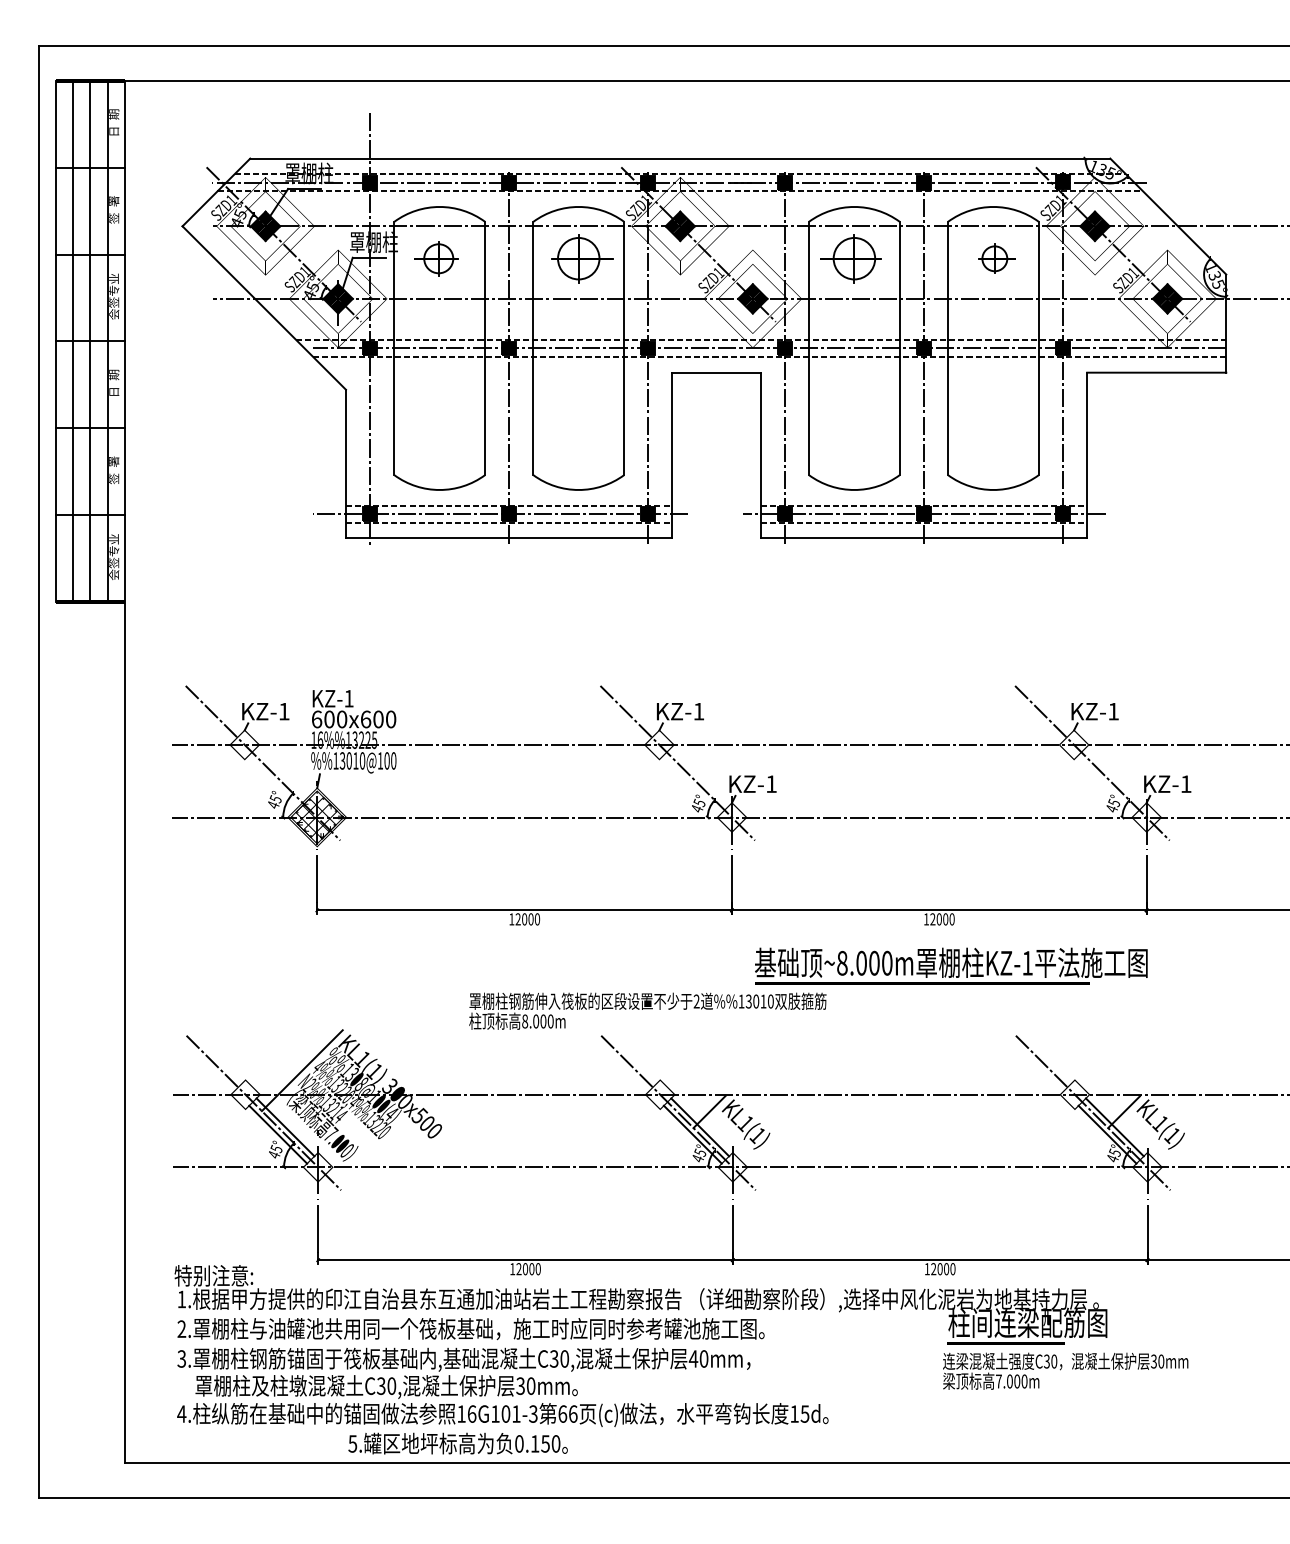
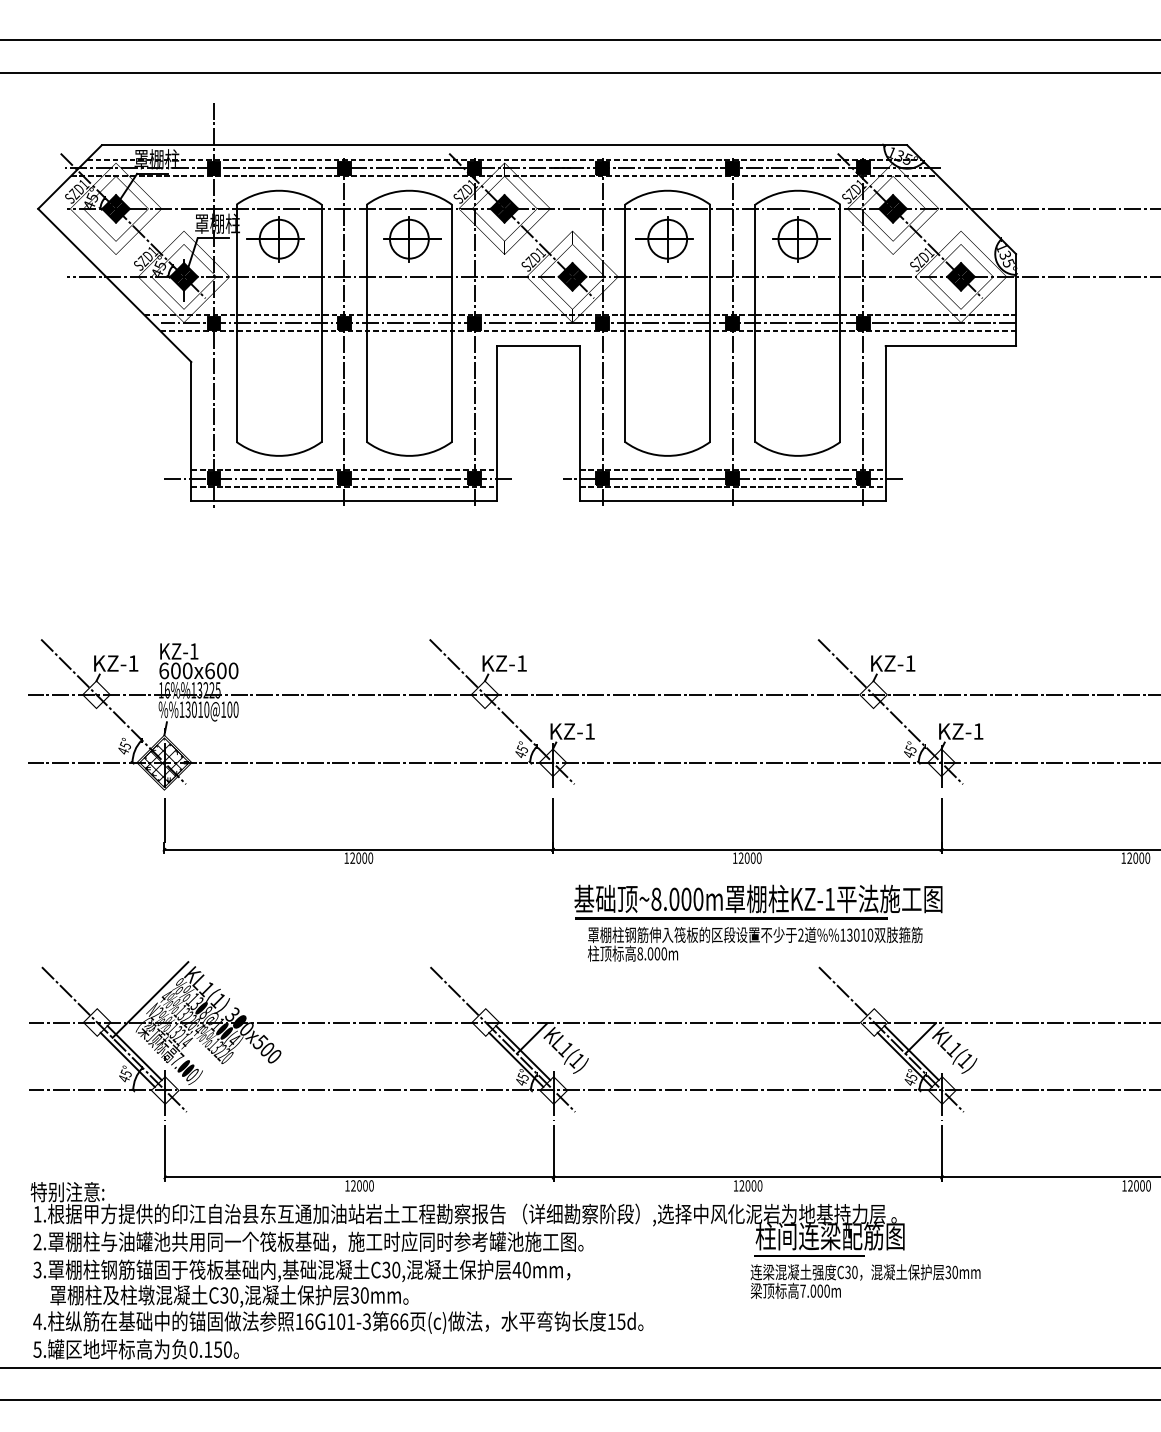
part: (436, 258) -> (276, 239), size x1.43
part: (996, 258) -> (800, 239), size x1.67
text: (647, 1010) -> (754, 943), moved
text: (457, 1443) -> (135, 1349), moved

